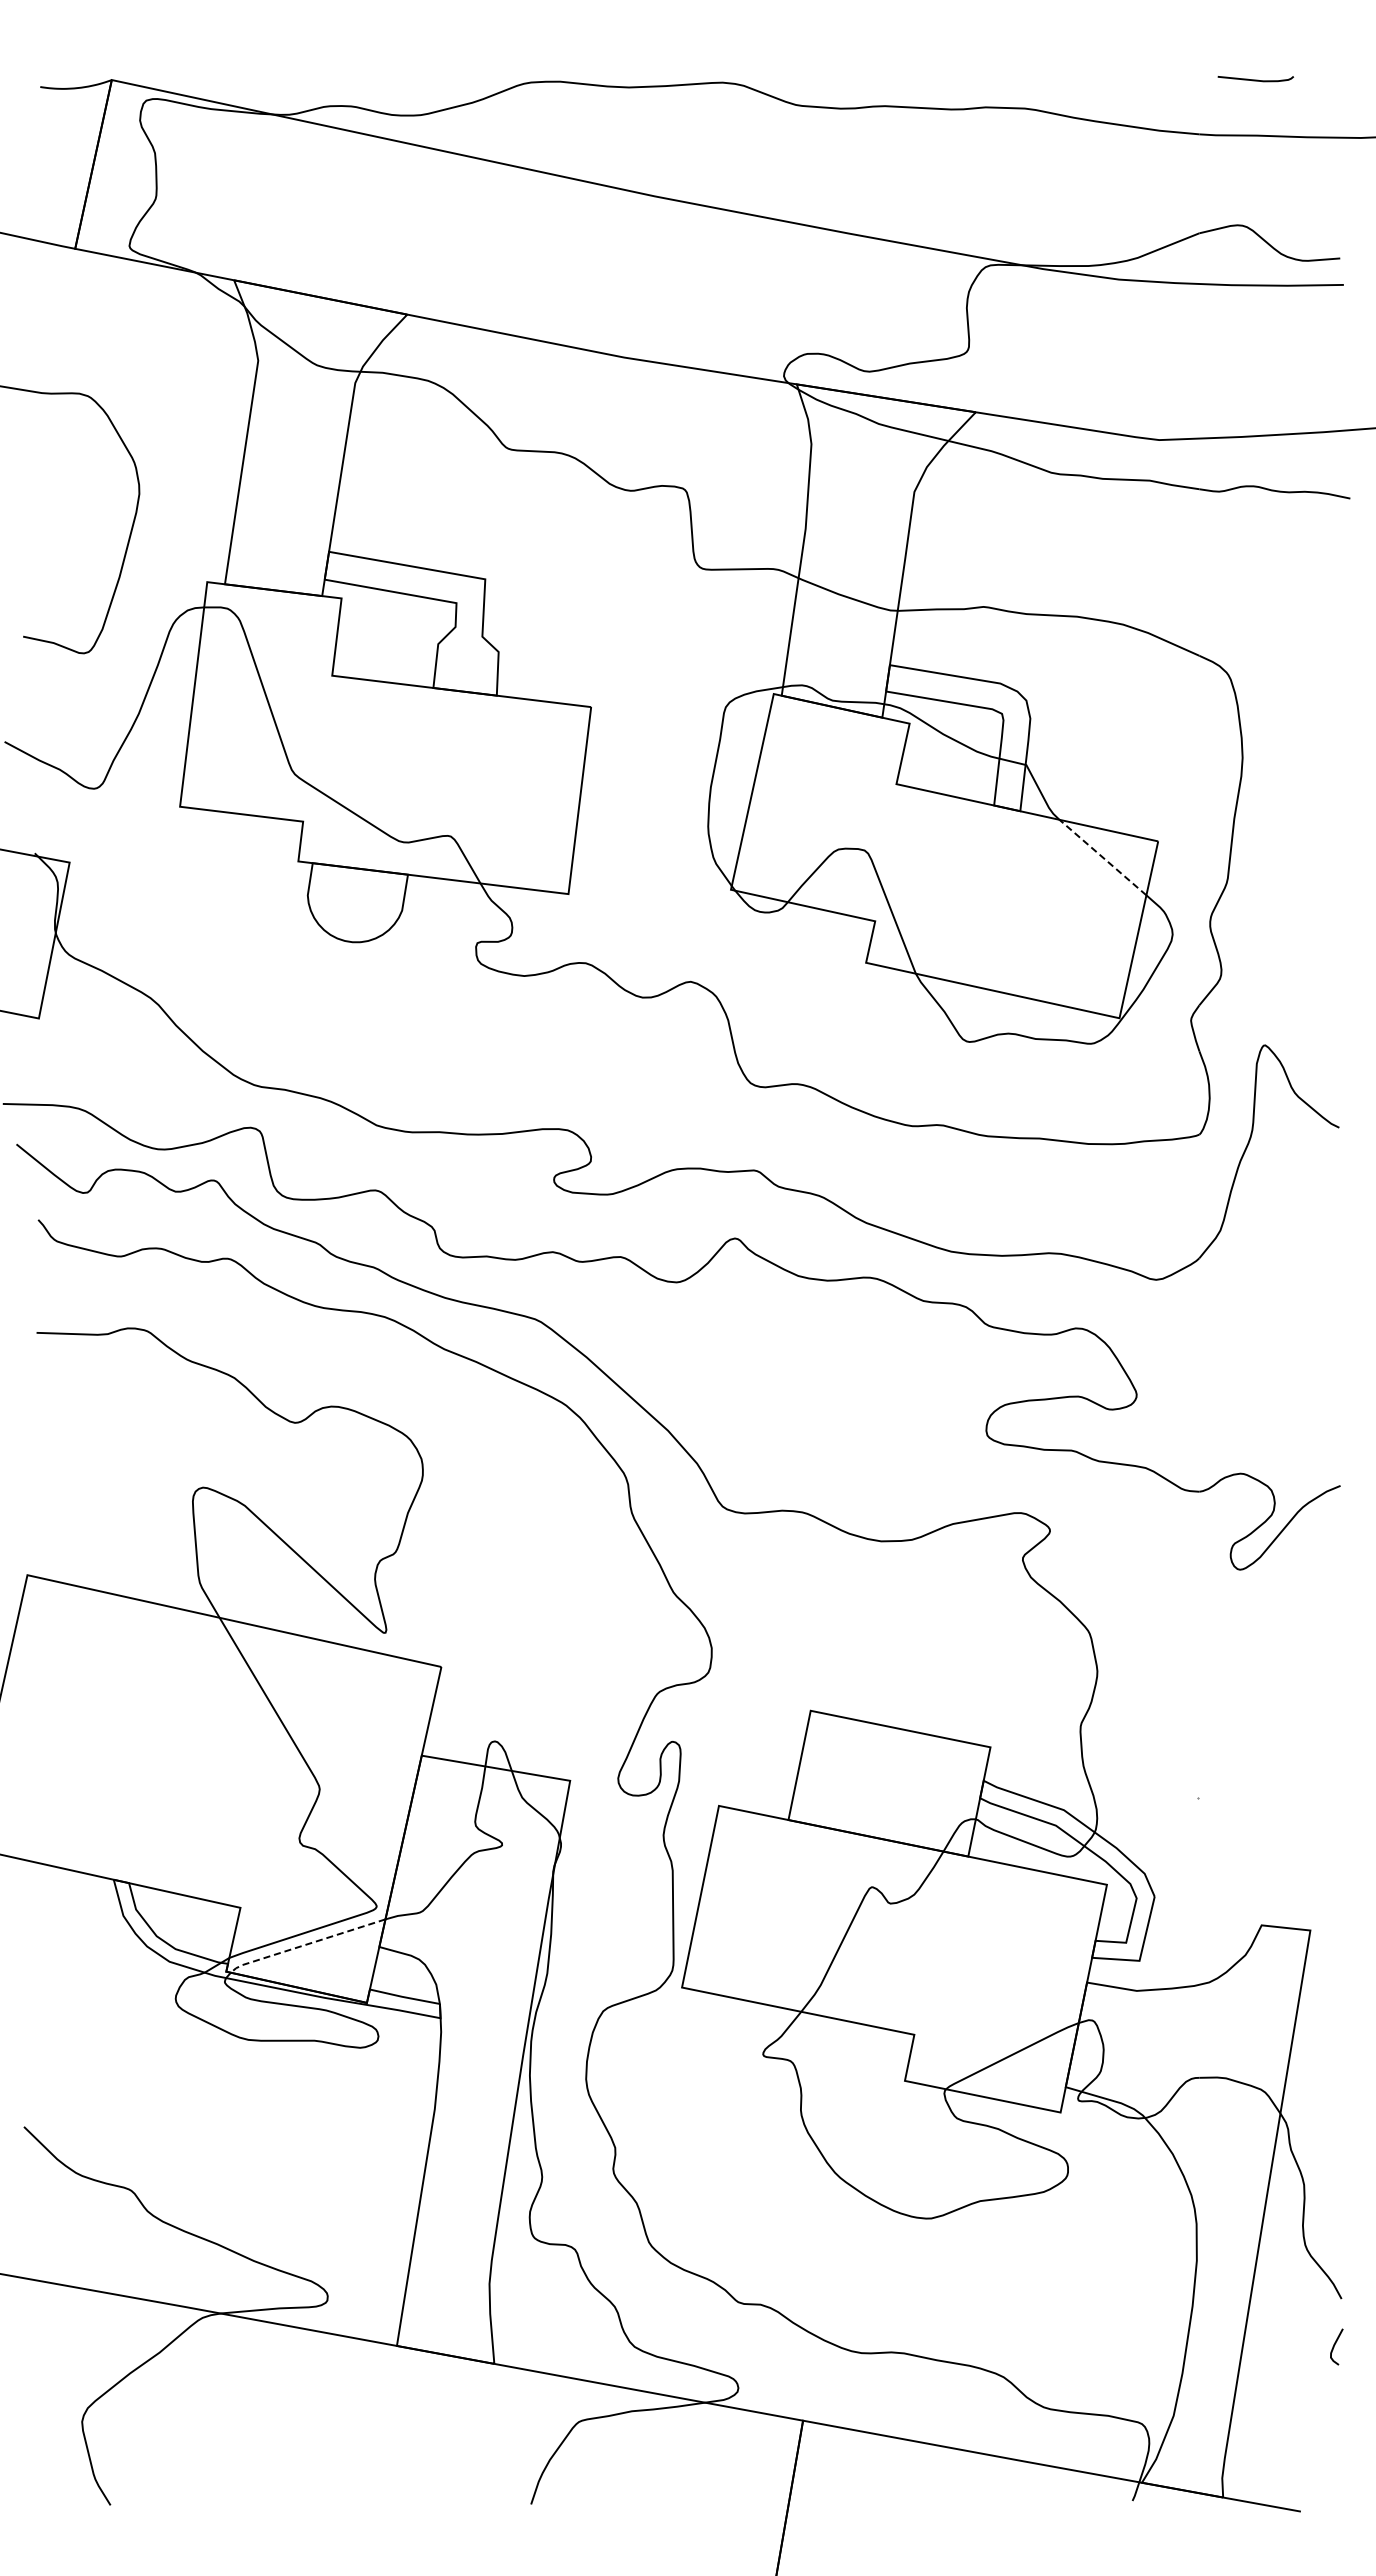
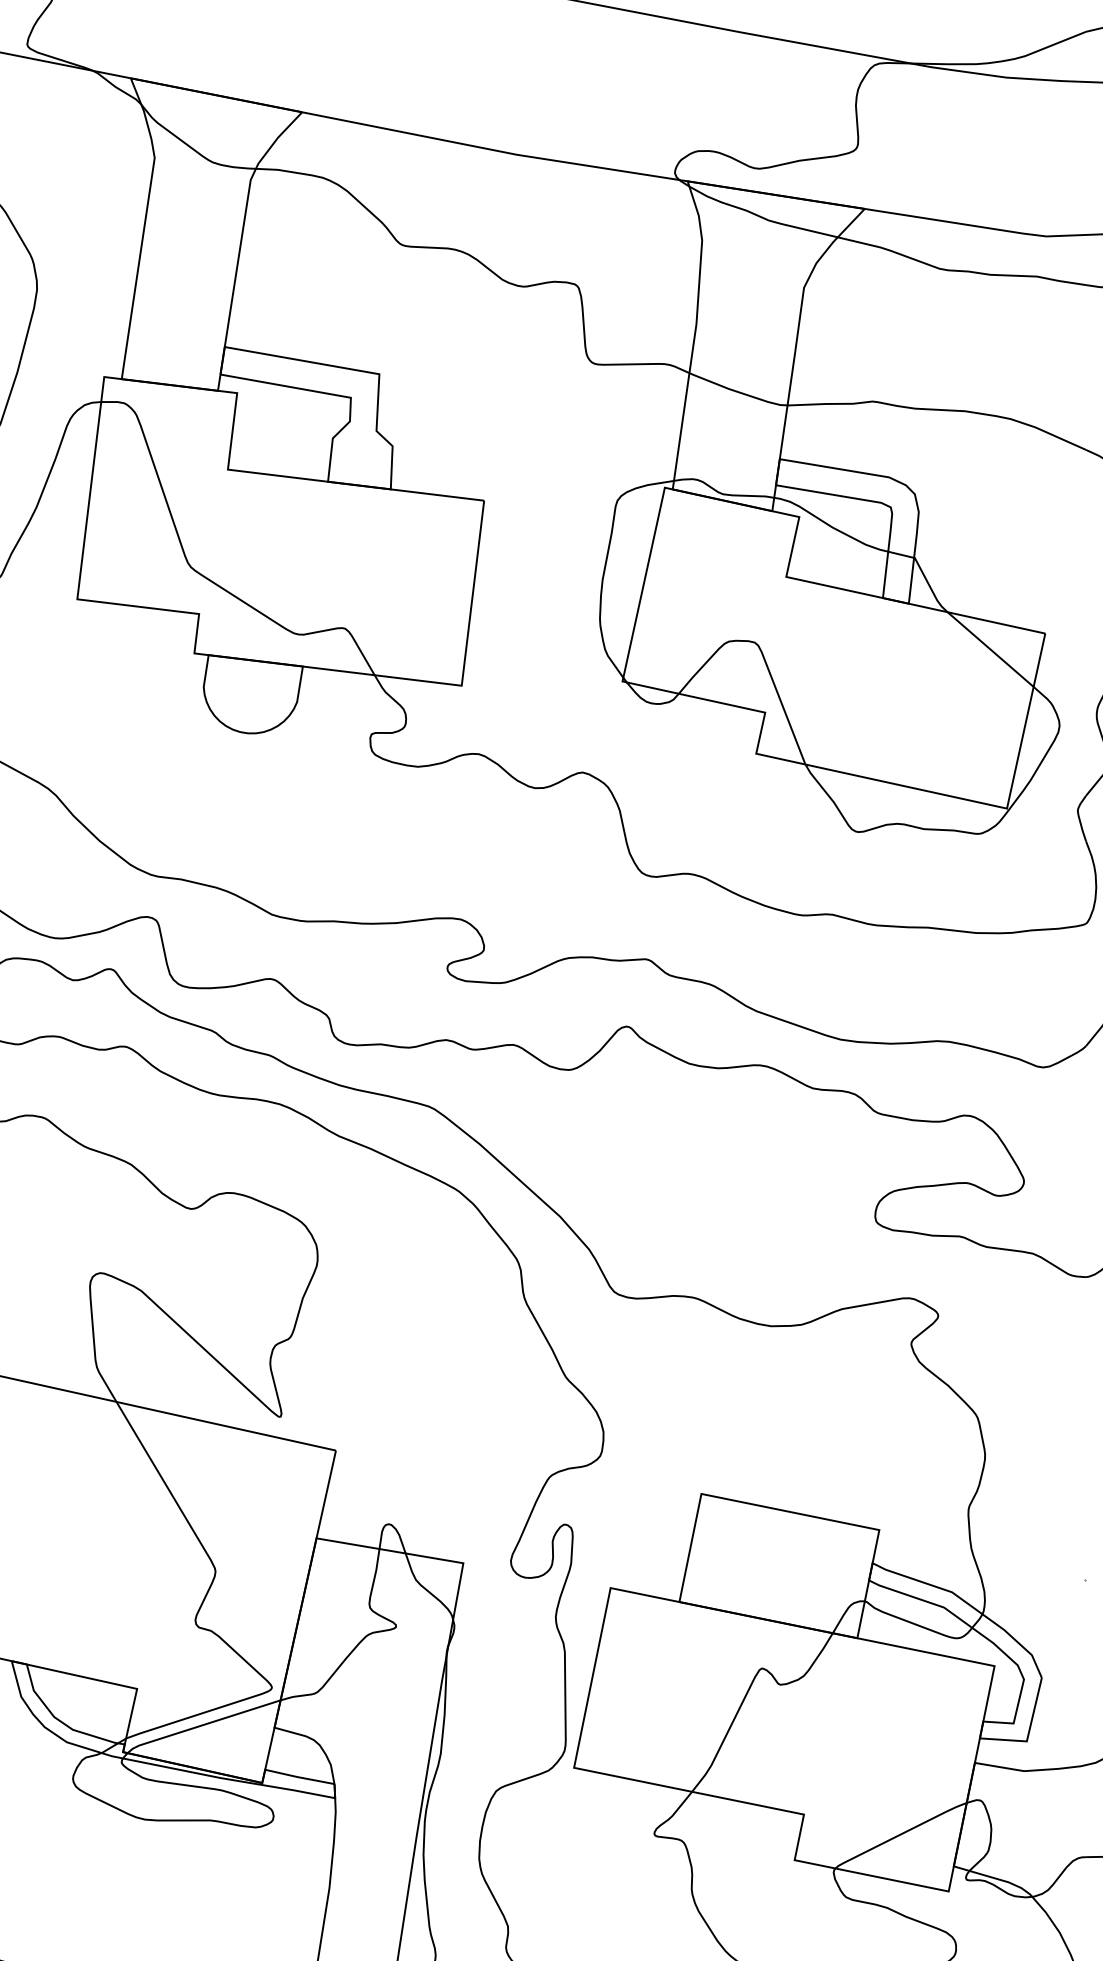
line: (1102, 857) -> (990, 649), dashed -> solid
line: (305, 1944) -> (201, 1725), dashed -> solid

